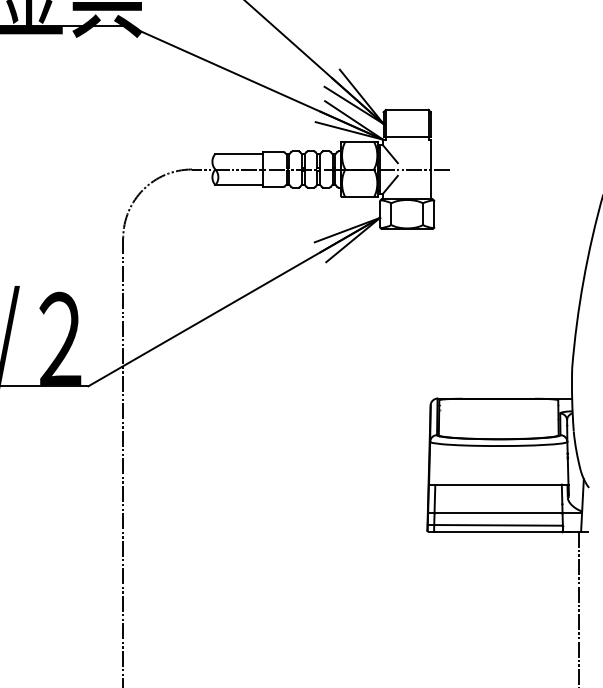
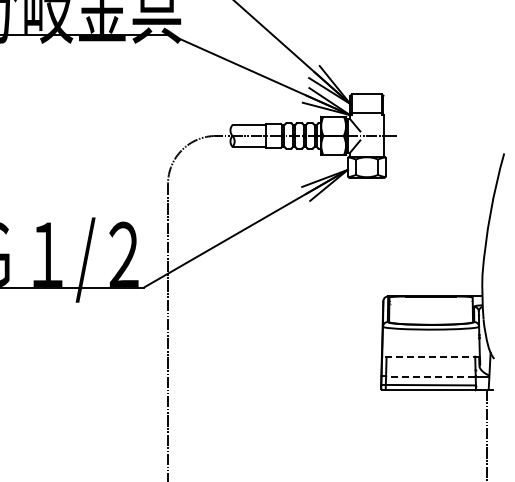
line: (499, 484) -> (431, 356), solid -> dashed
line: (499, 512) -> (431, 376), solid -> dashed

